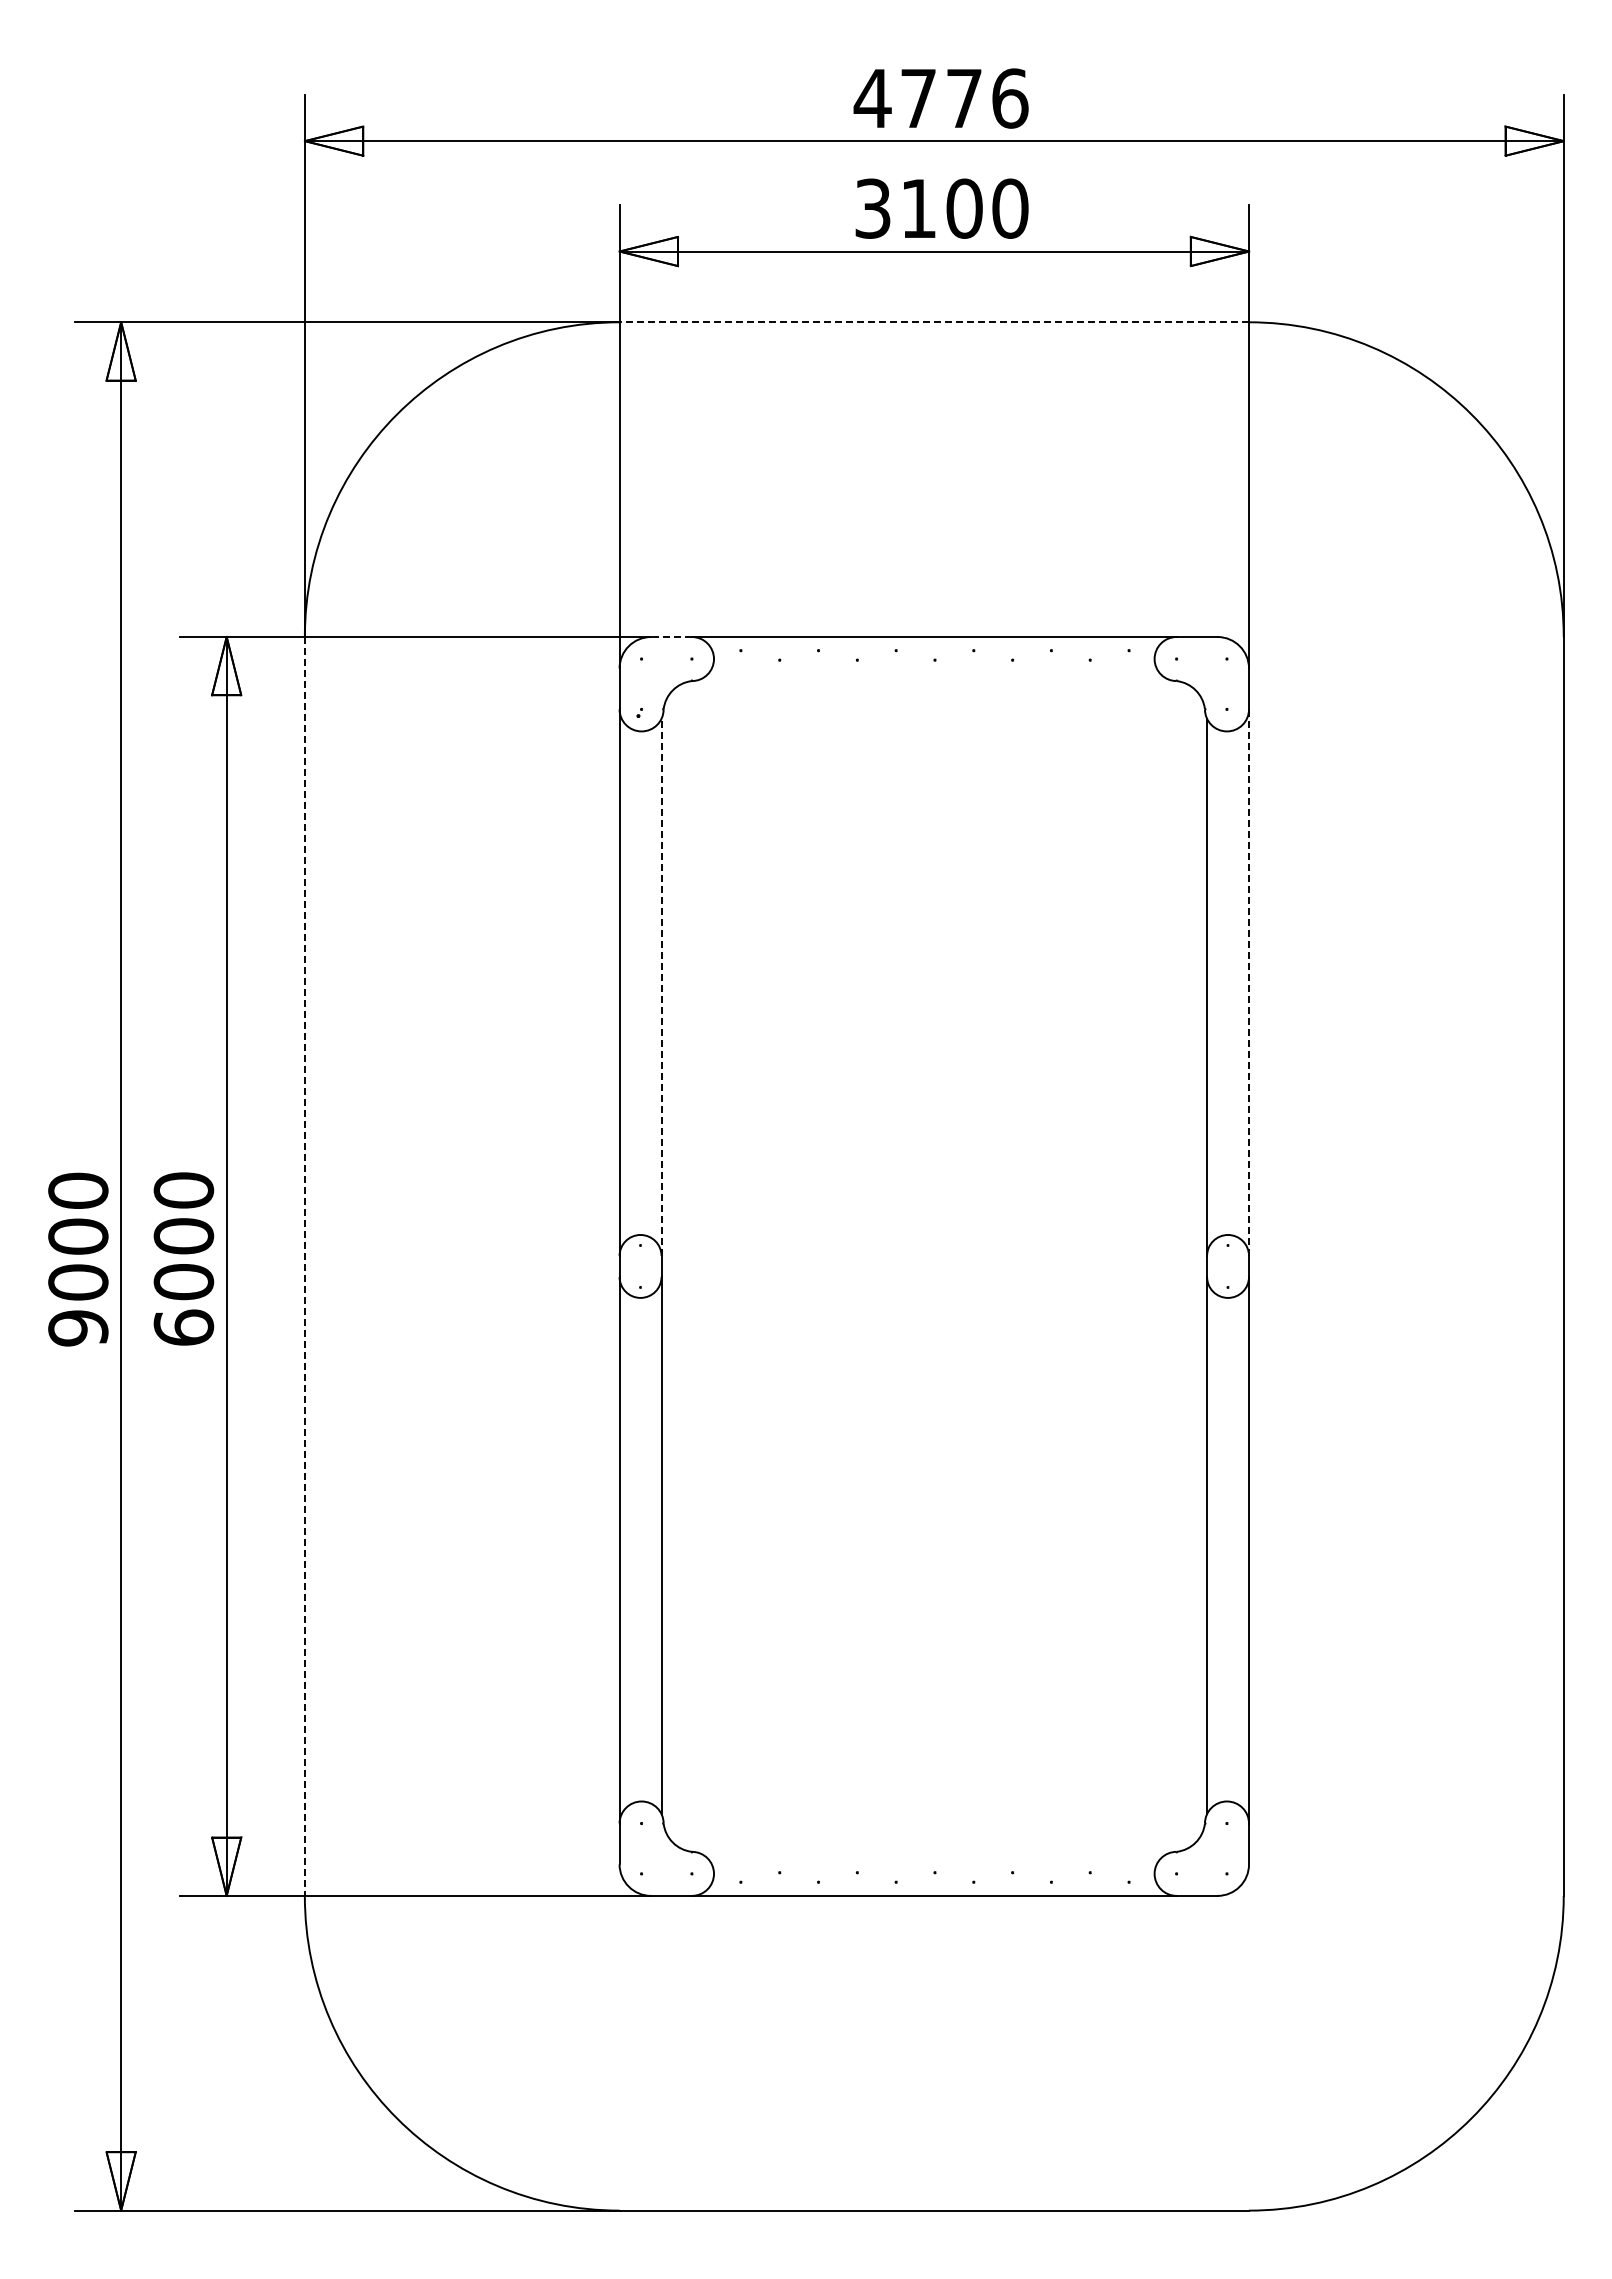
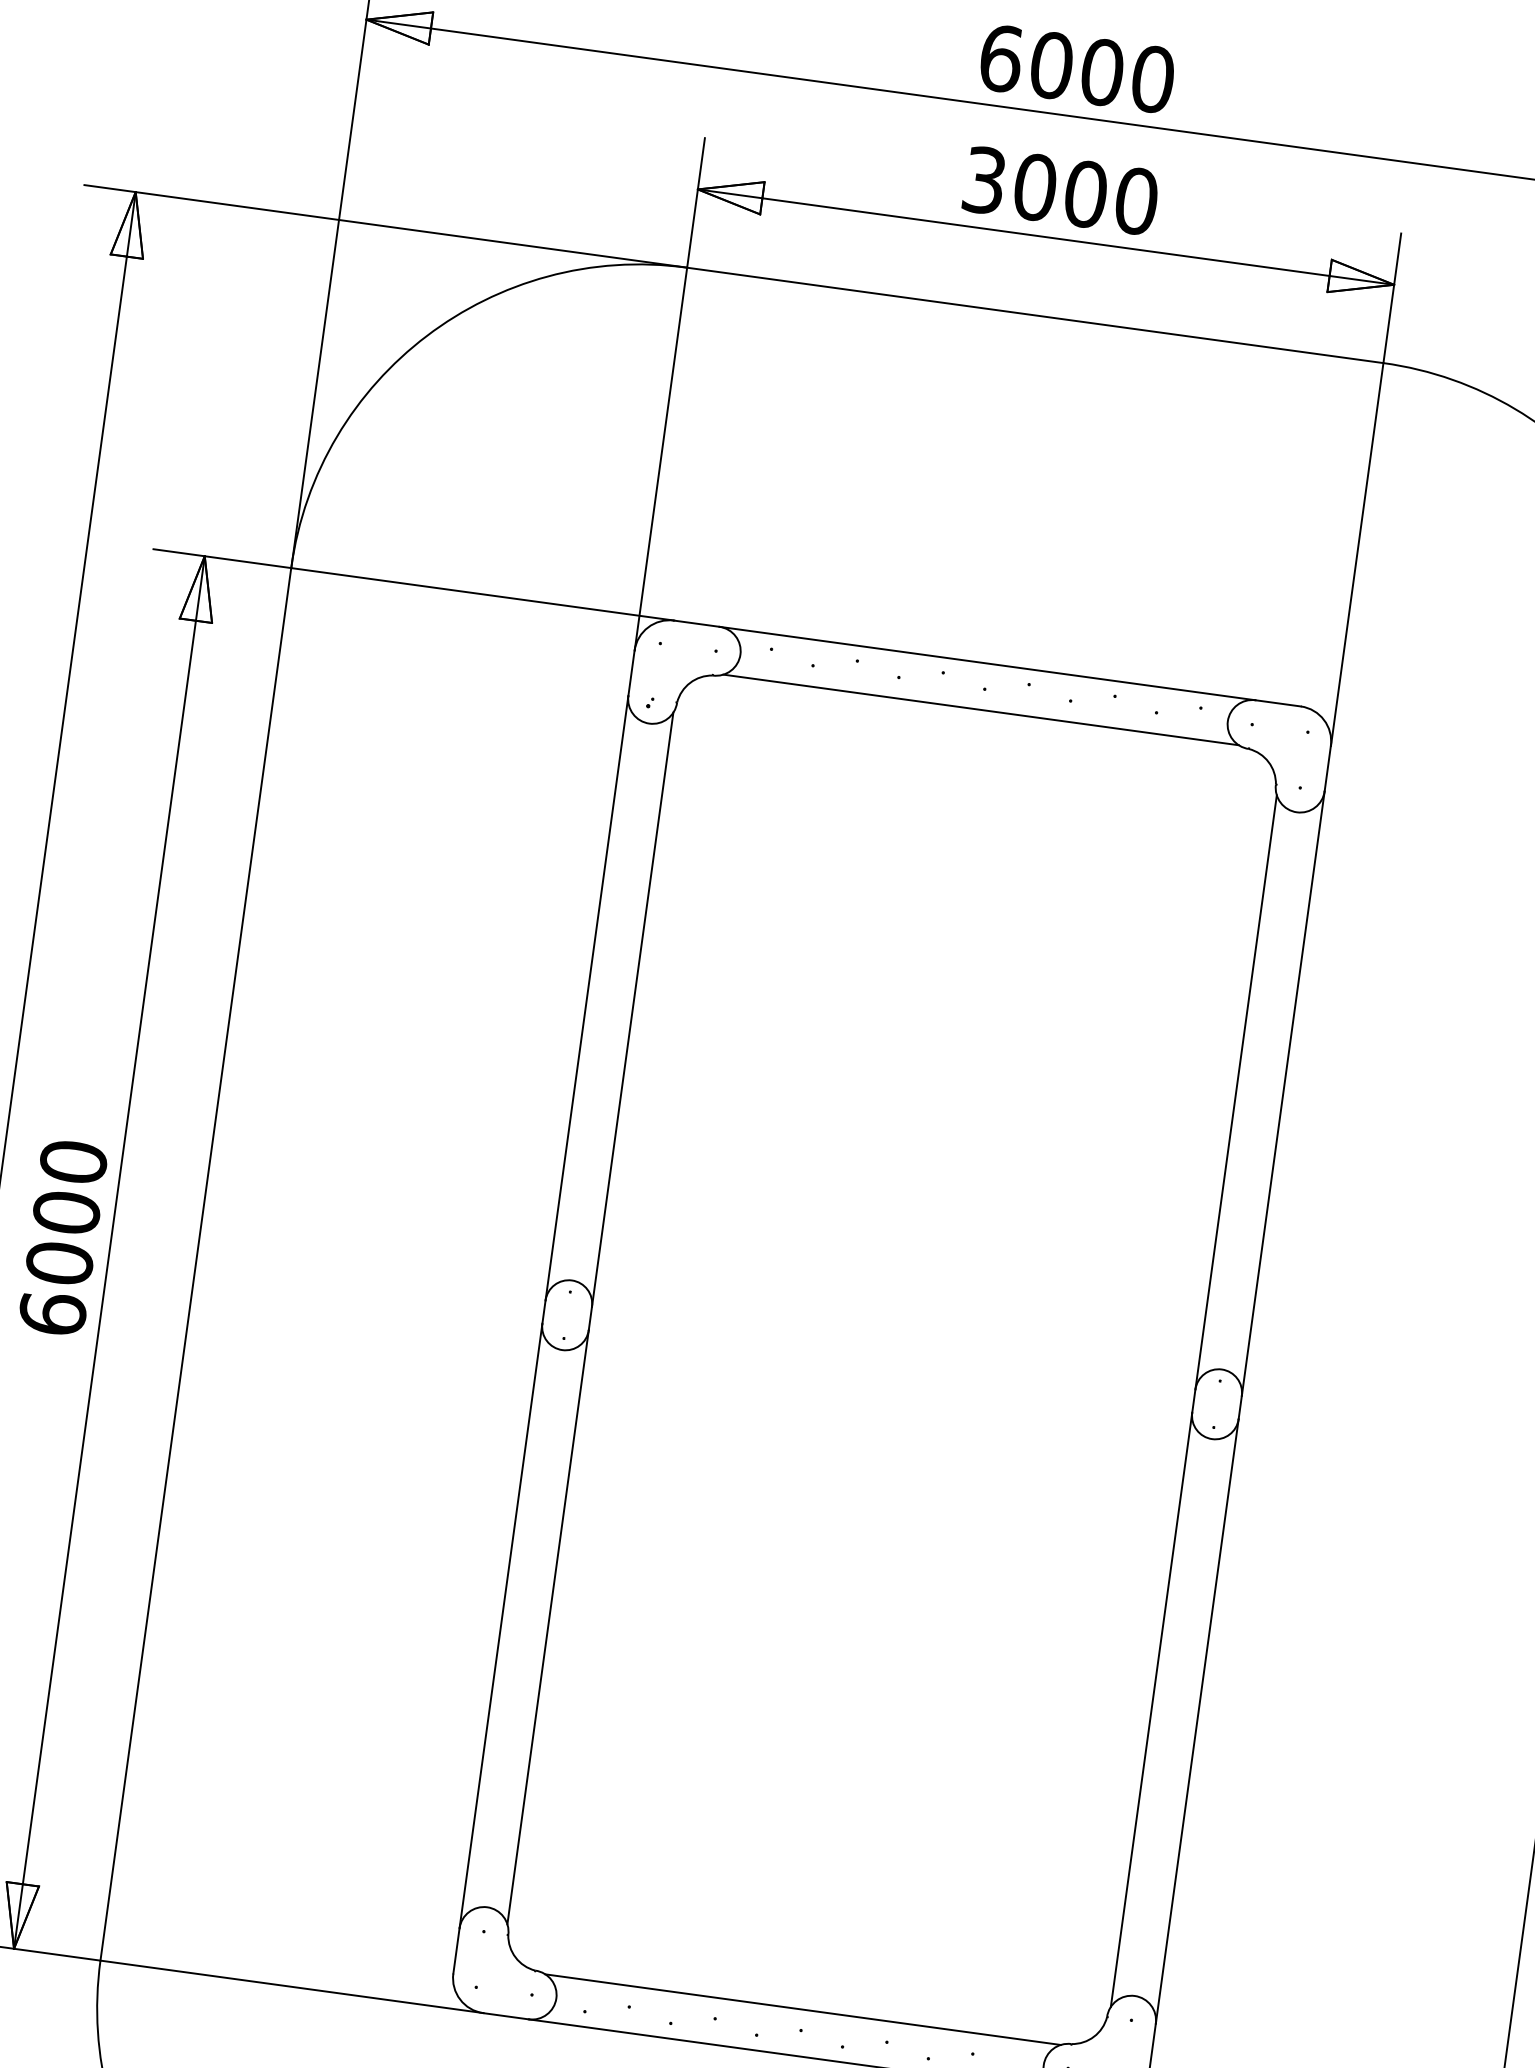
text: (940, 98) -> (1075, 68), 4776 -> 6000
text: (918, 208) -> (1034, 187), 3100 -> 3000
line: (934, 322) -> (1035, 315), dashed -> solid
line: (671, 637) -> (696, 624), dashed -> solid
line: (934, 678) -> (981, 709), added
line: (1249, 982) -> (1283, 1093), dashed -> solid
line: (661, 987) -> (632, 1009), dashed -> solid
line: (304, 1266) -> (195, 1264), dashed -> solid
line: (934, 1853) -> (803, 2009), added

